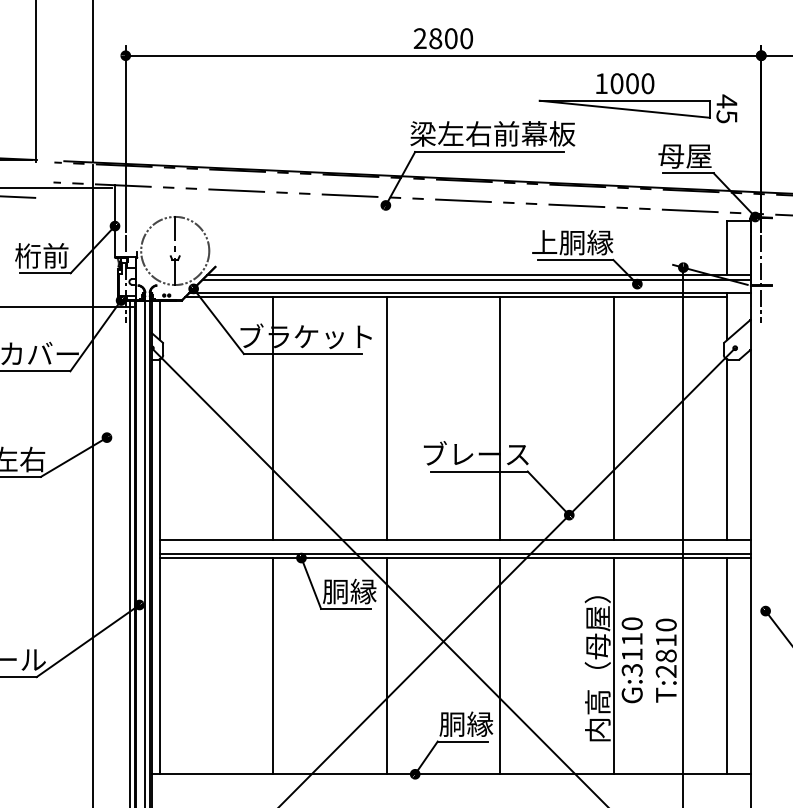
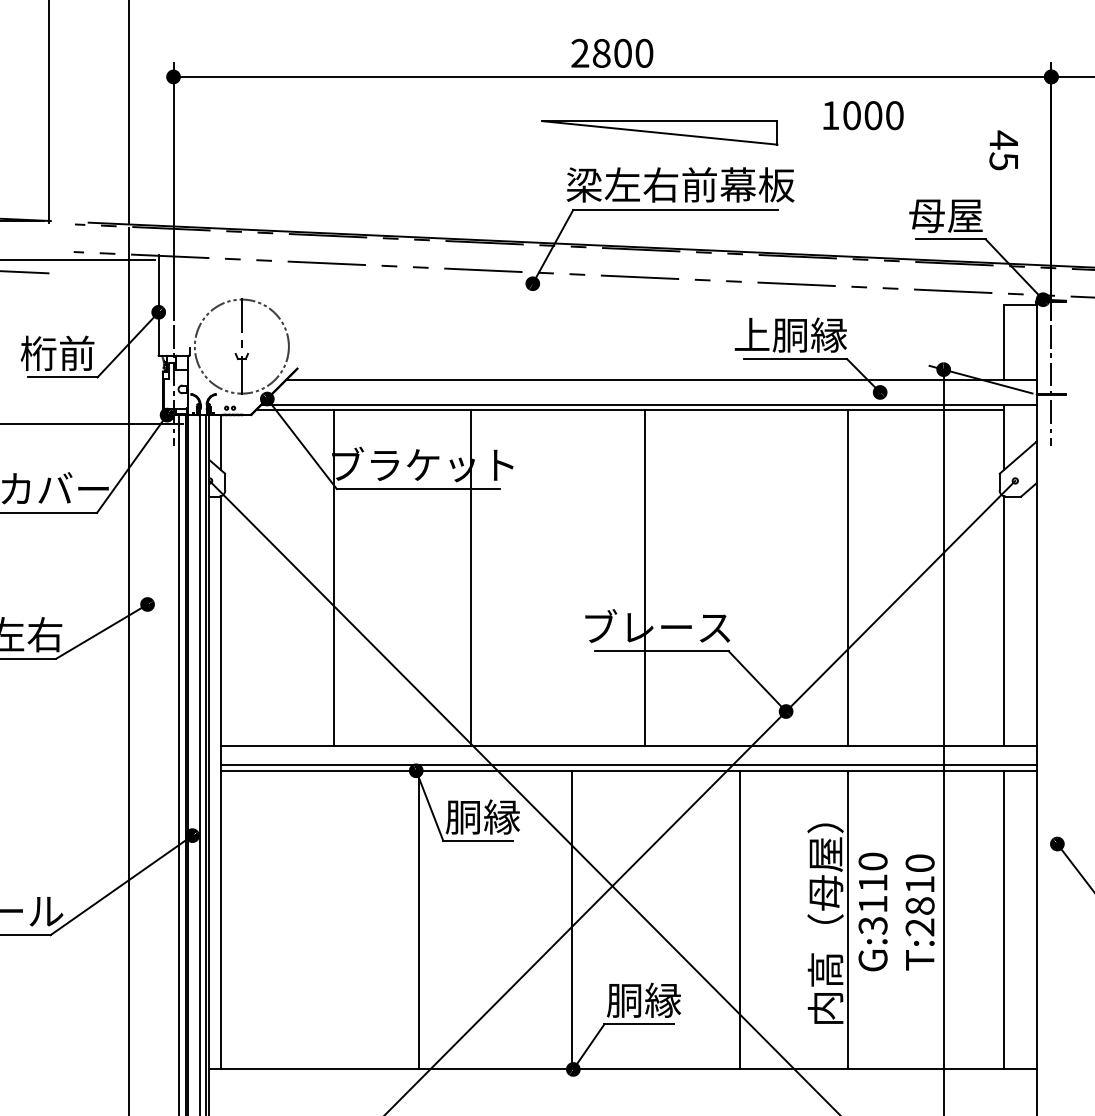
part: (624, 108) -> (659, 132), moved
line: (476, 279) -> (658, 386), removed
line: (273, 418) -> (334, 577), moved
line: (387, 418) -> (471, 577), moved
line: (500, 418) -> (644, 577), moved
line: (273, 665) -> (419, 919), moved
line: (387, 665) -> (572, 919), moved
line: (500, 665) -> (739, 919), moved

